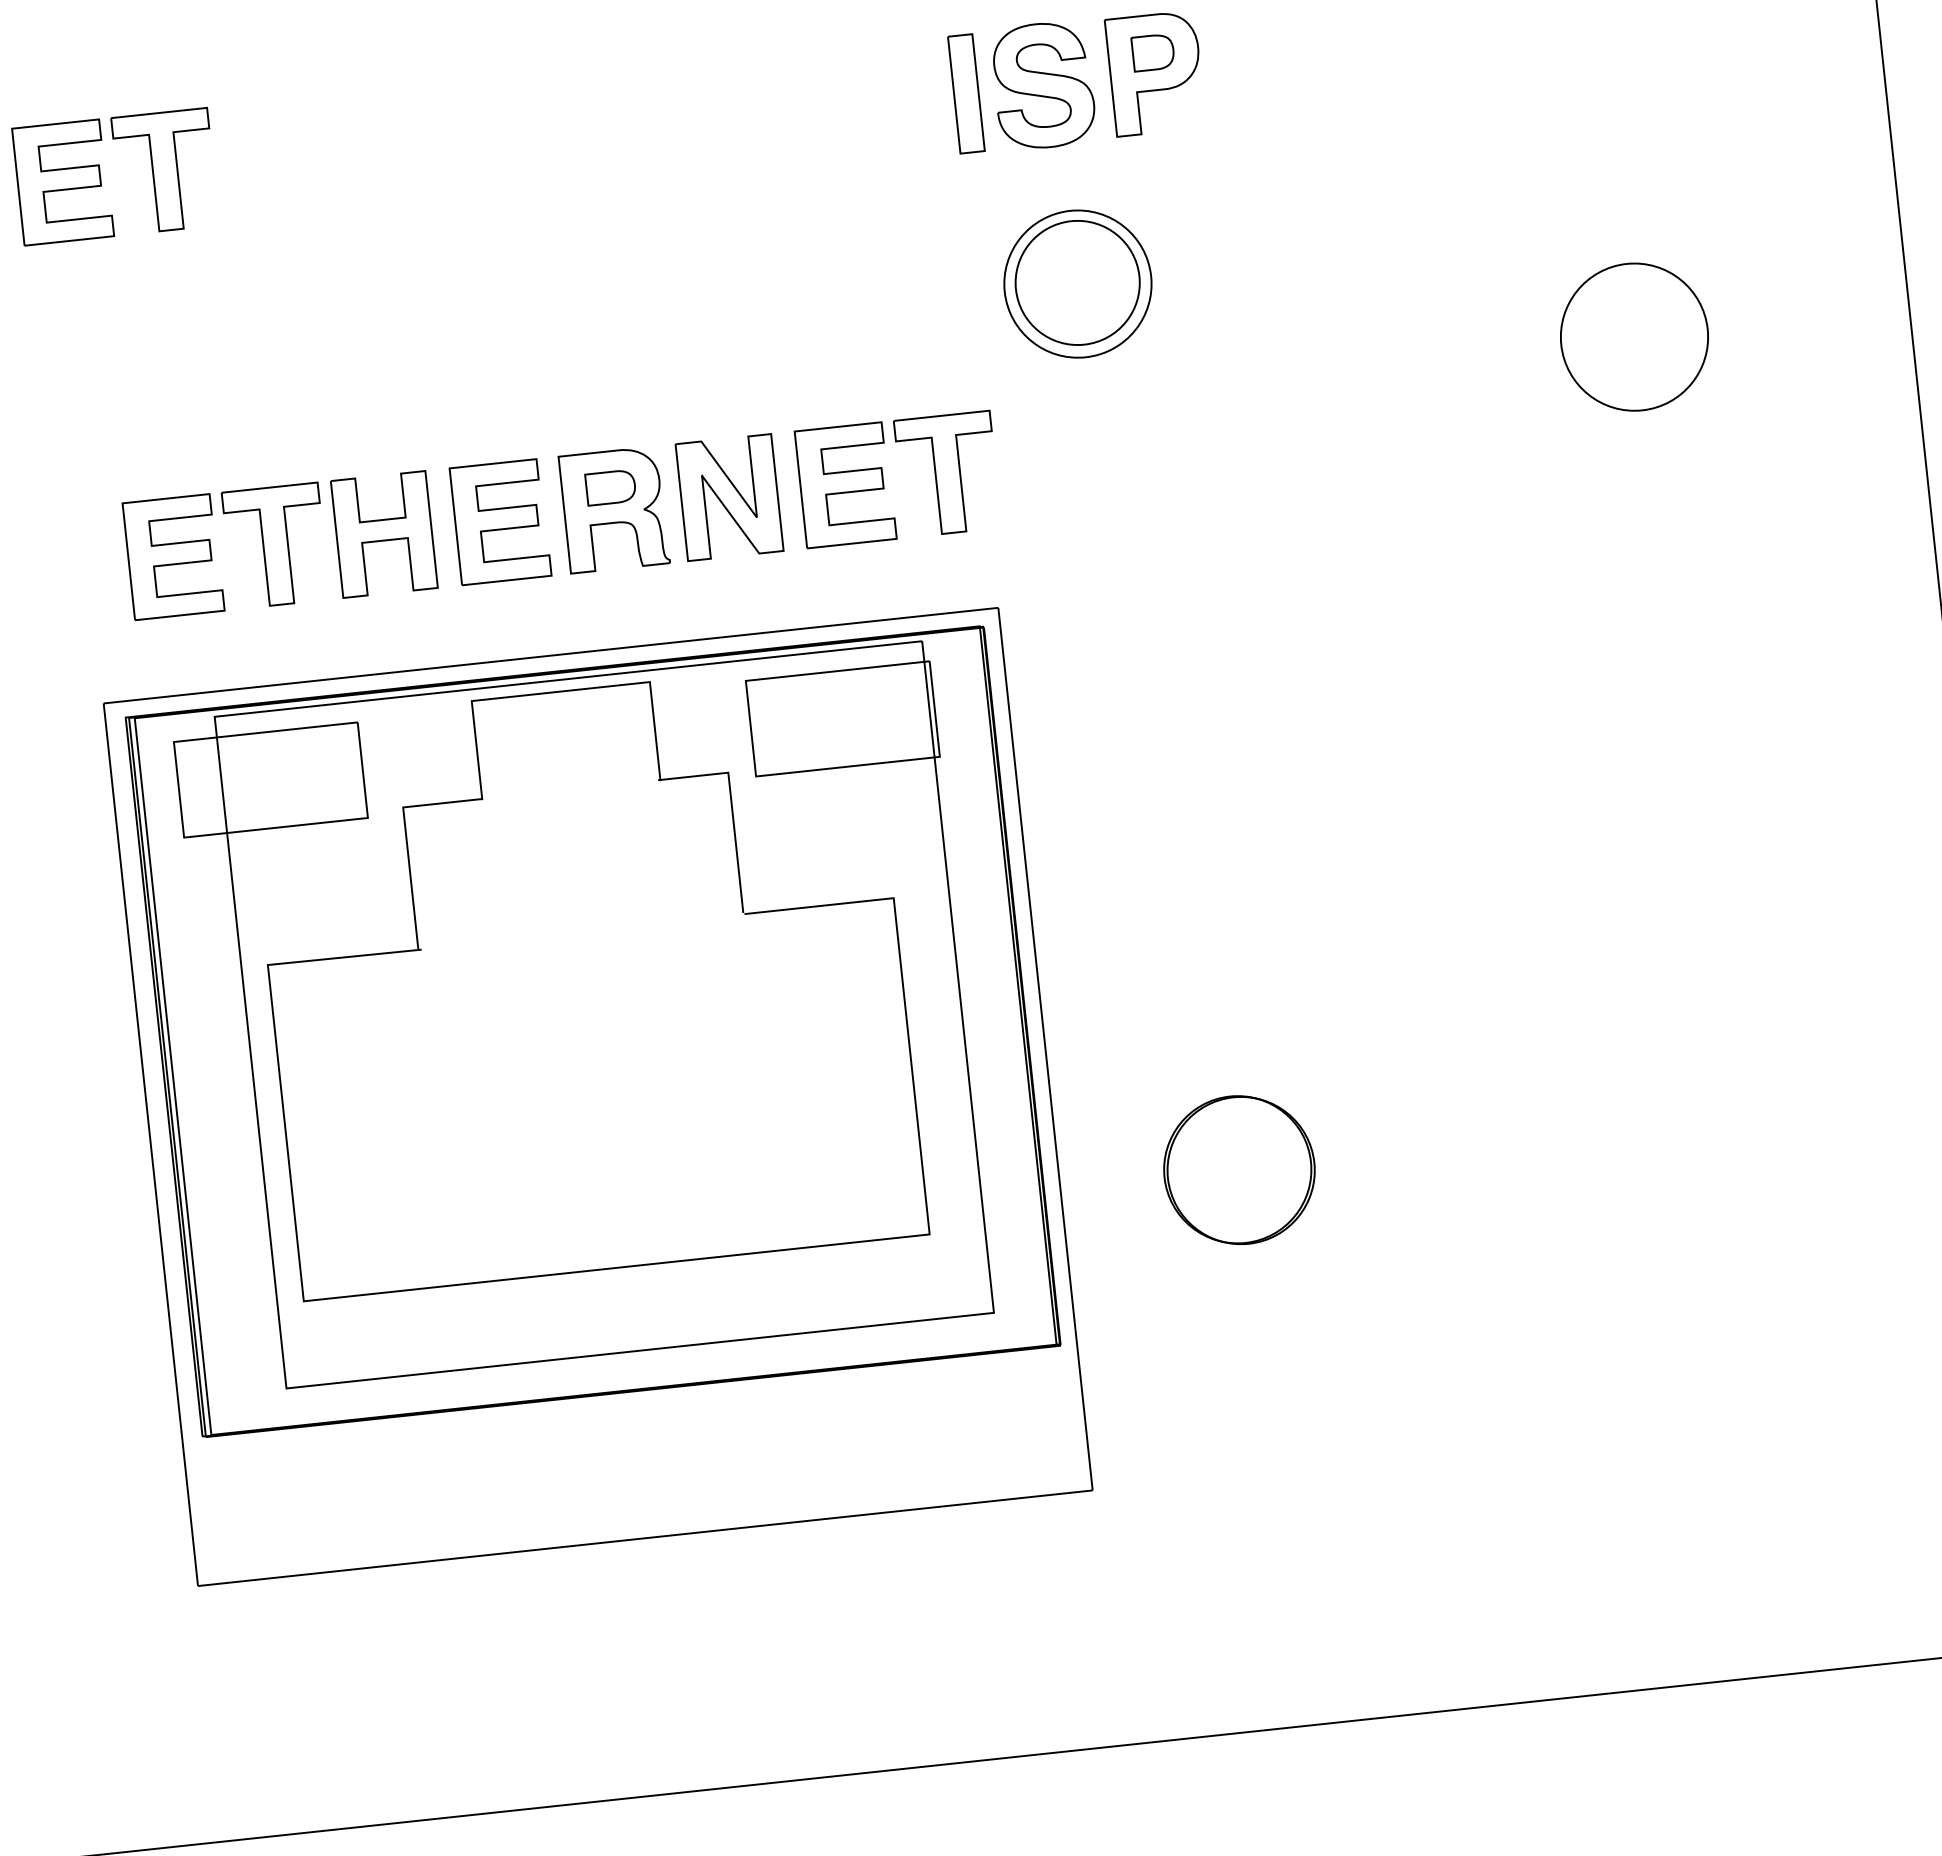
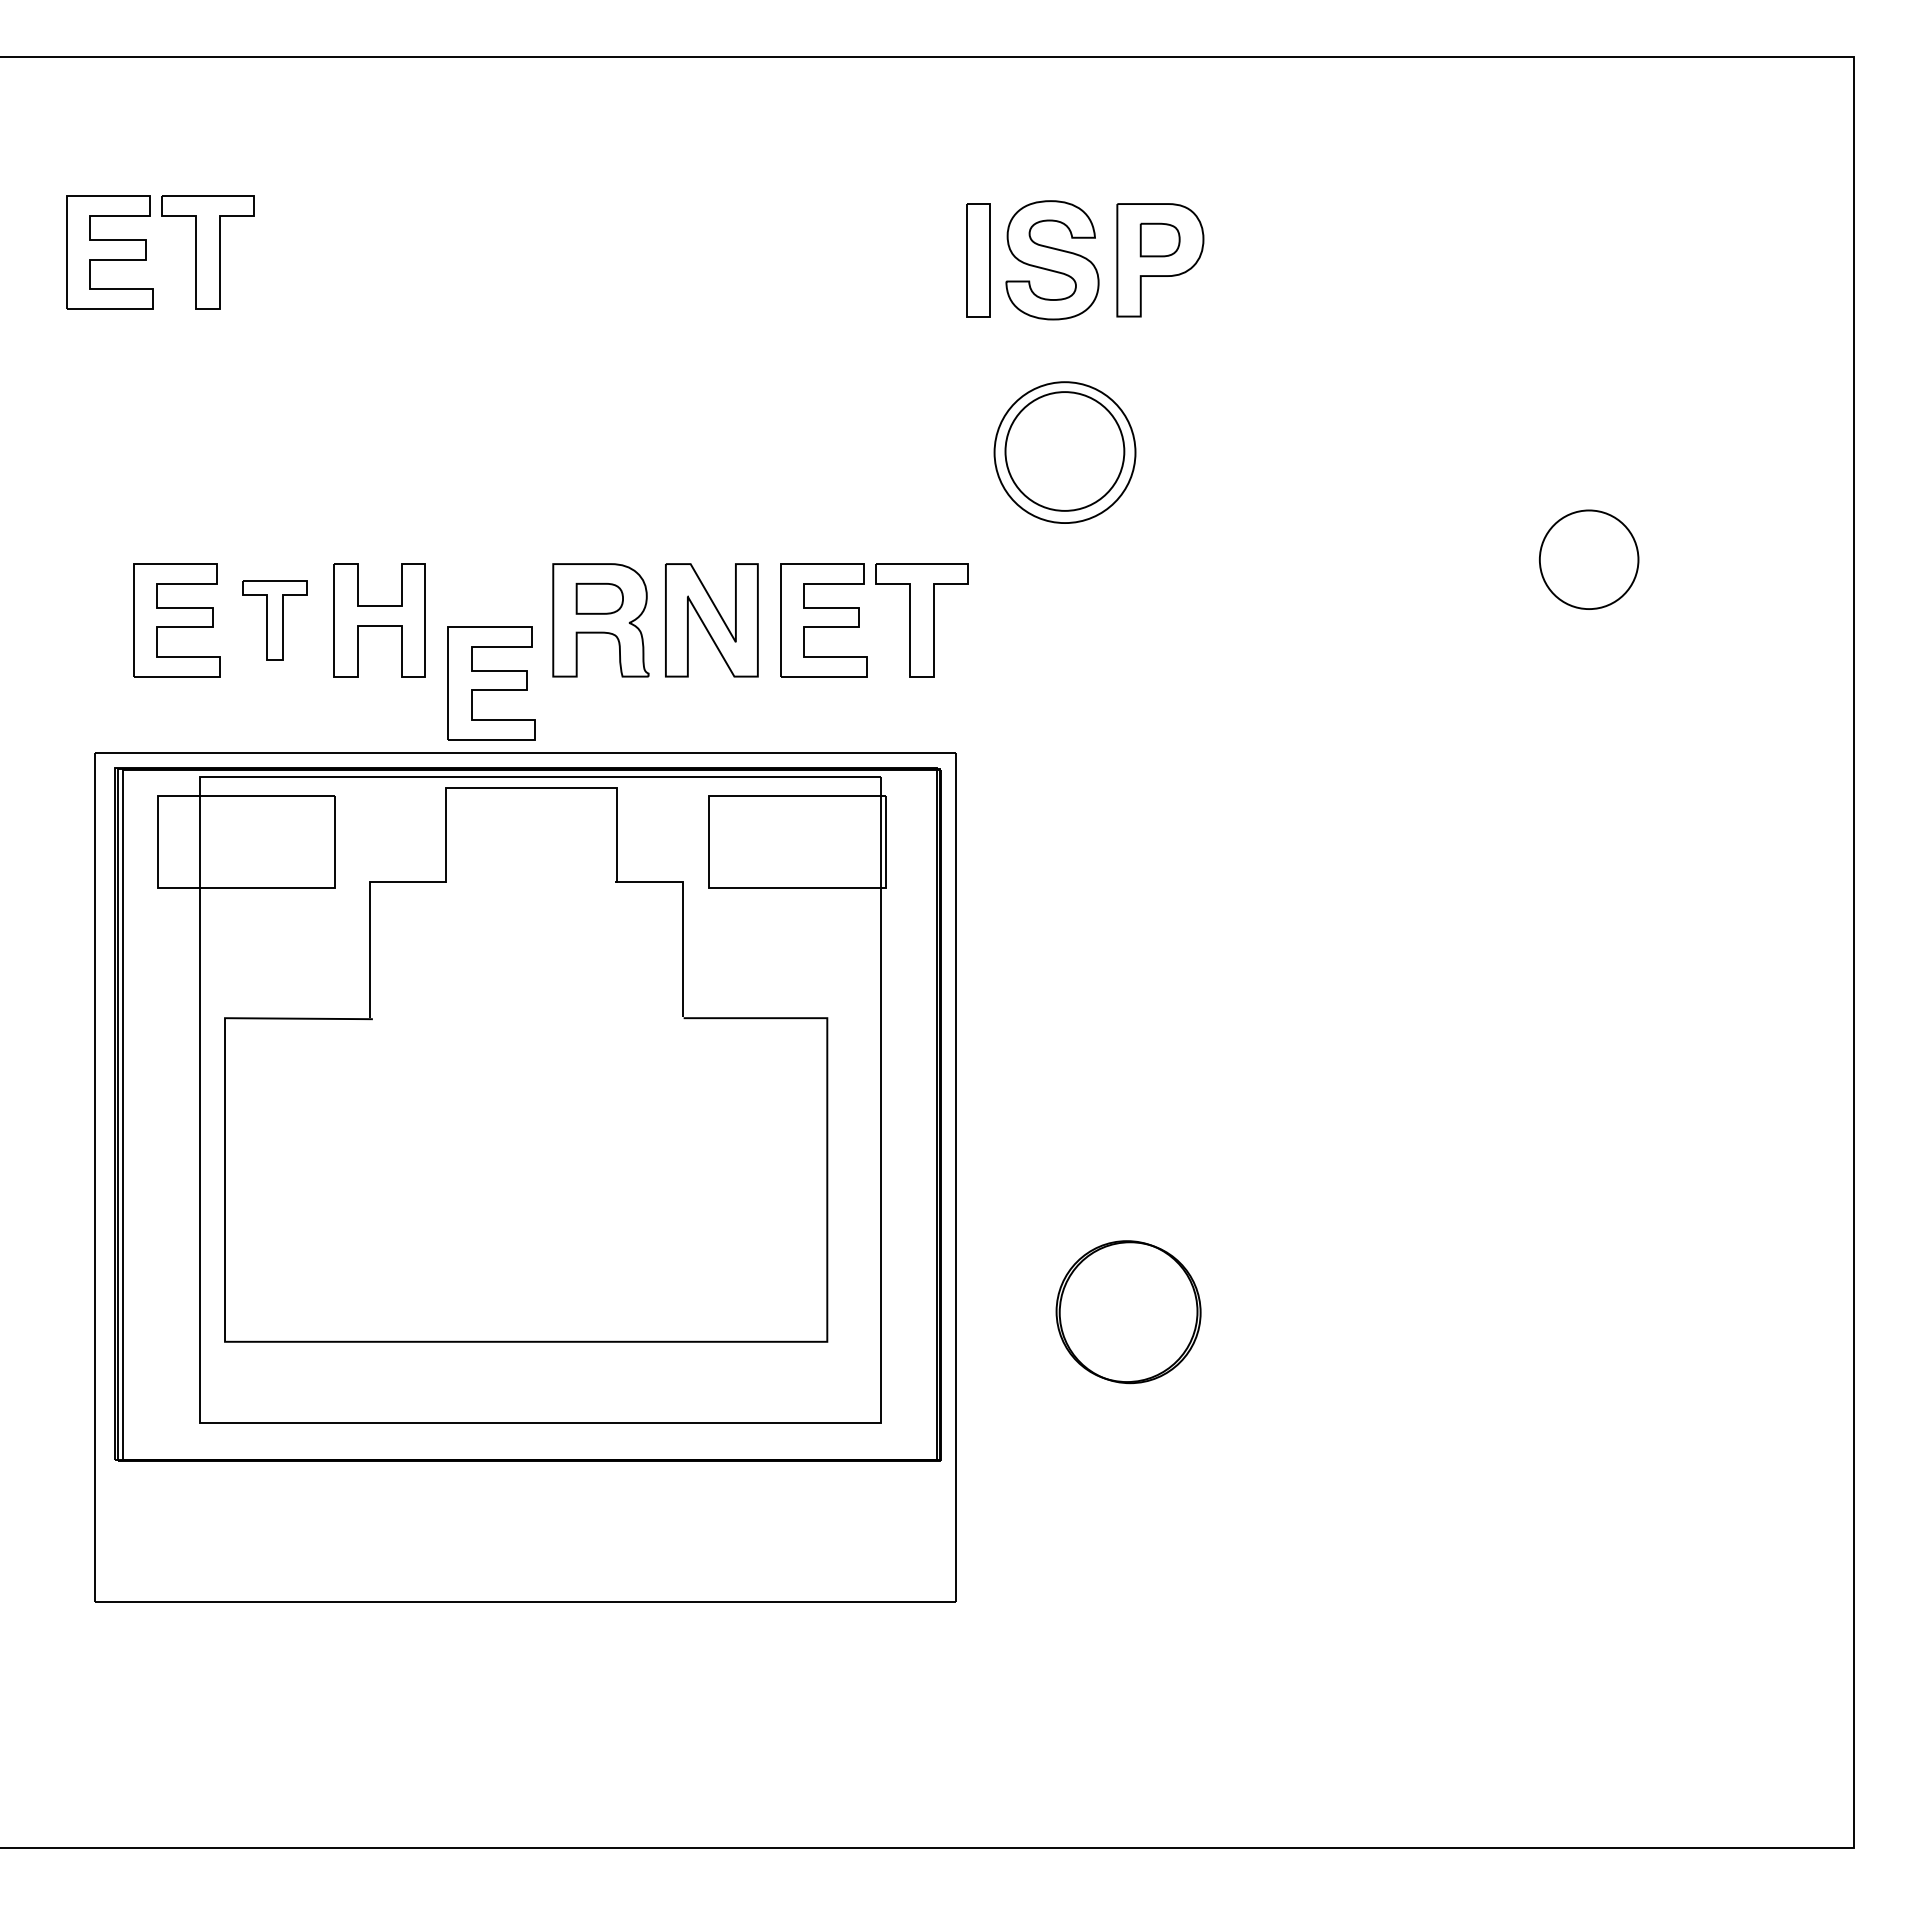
part: (1633, 337) -> (1588, 559), size x0.7
part: (500, 522) -> (491, 683), moved
part: (275, 546) -> (274, 620), size x0.7

